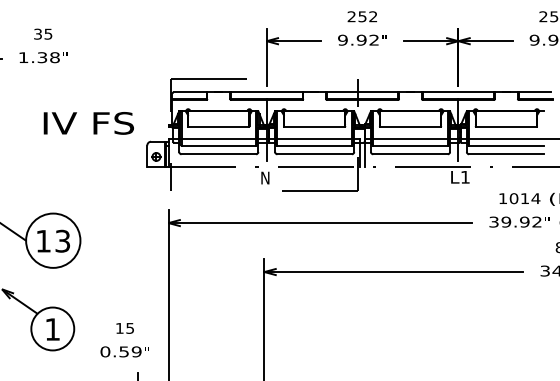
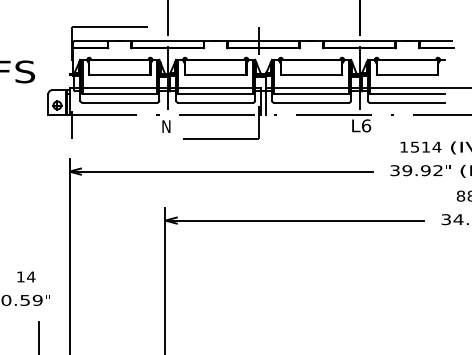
text: (465, 176) -> (366, 125), L1 -> L6
text: (513, 198) -> (414, 147), 1014 -> 1514
text: (129, 328) -> (30, 277), 15 -> 14

